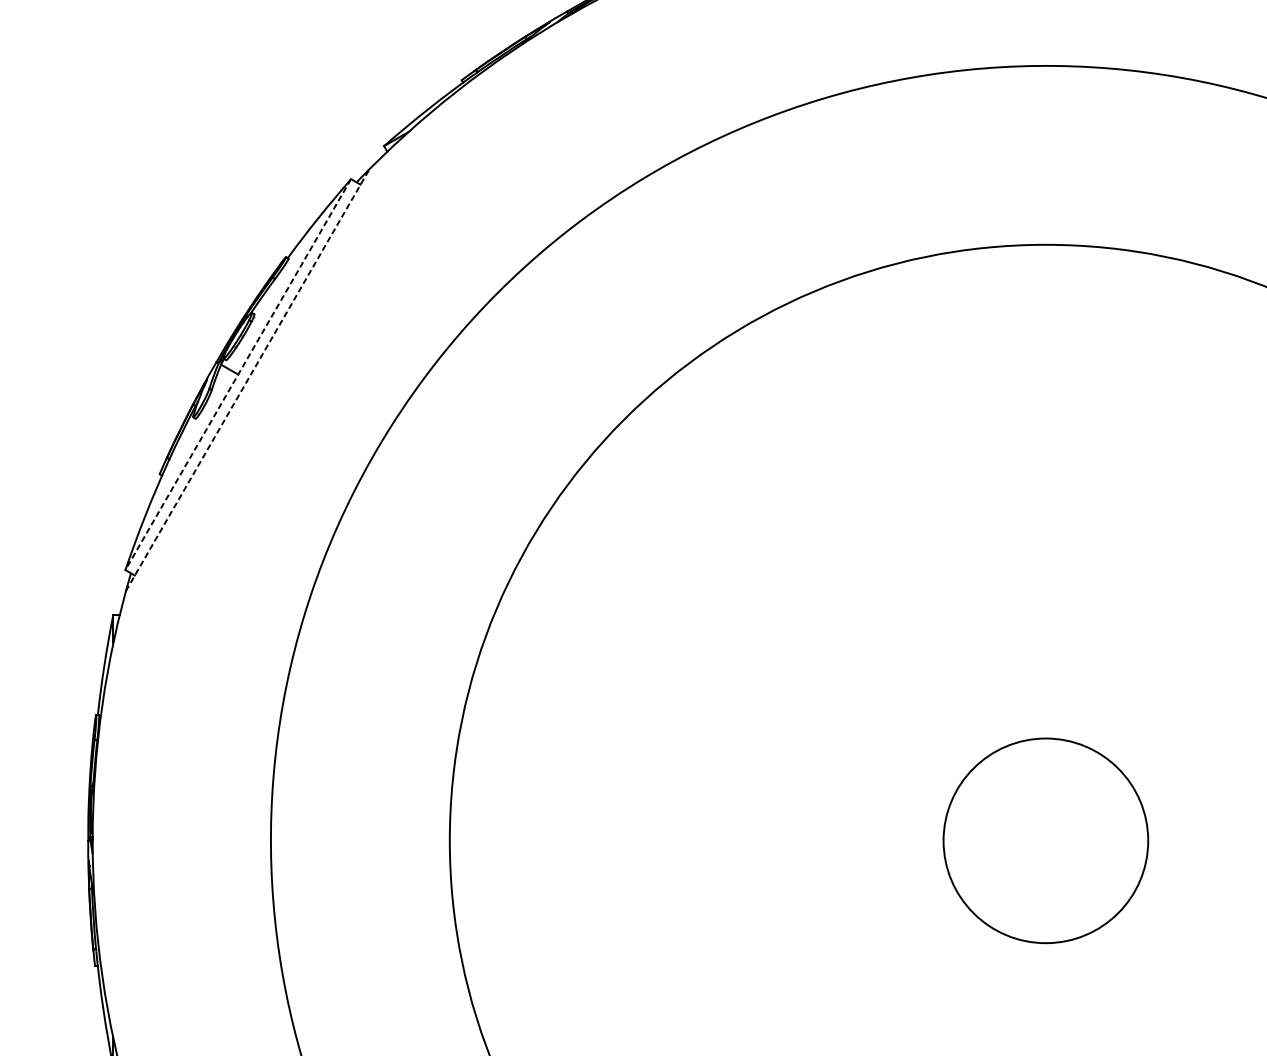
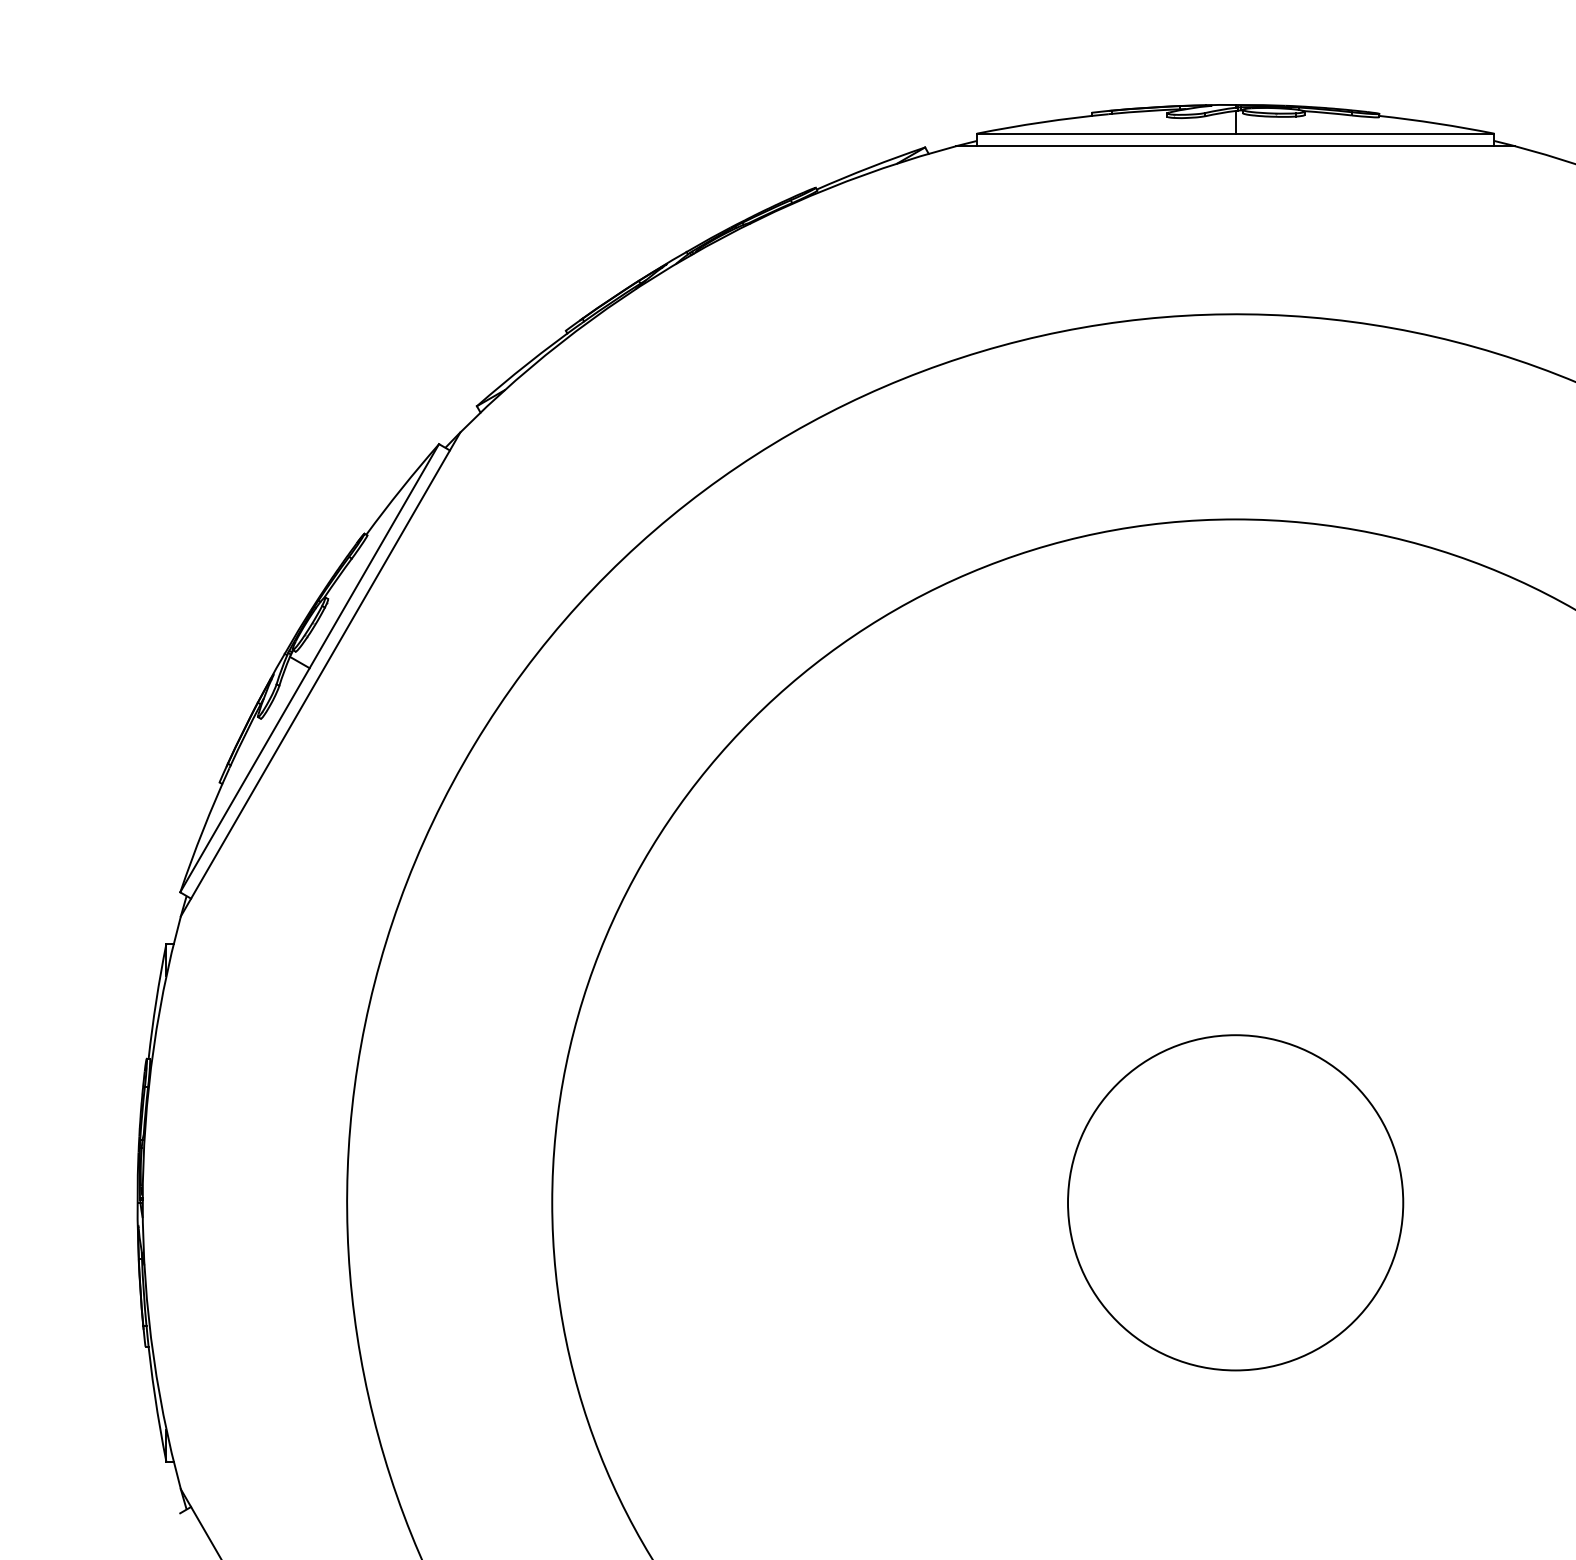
line: (238, 374) -> (309, 668), dashed -> solid
line: (247, 380) -> (320, 674), dashed -> solid
circle: (1045, 840) -> (1235, 1202), size x1.43

